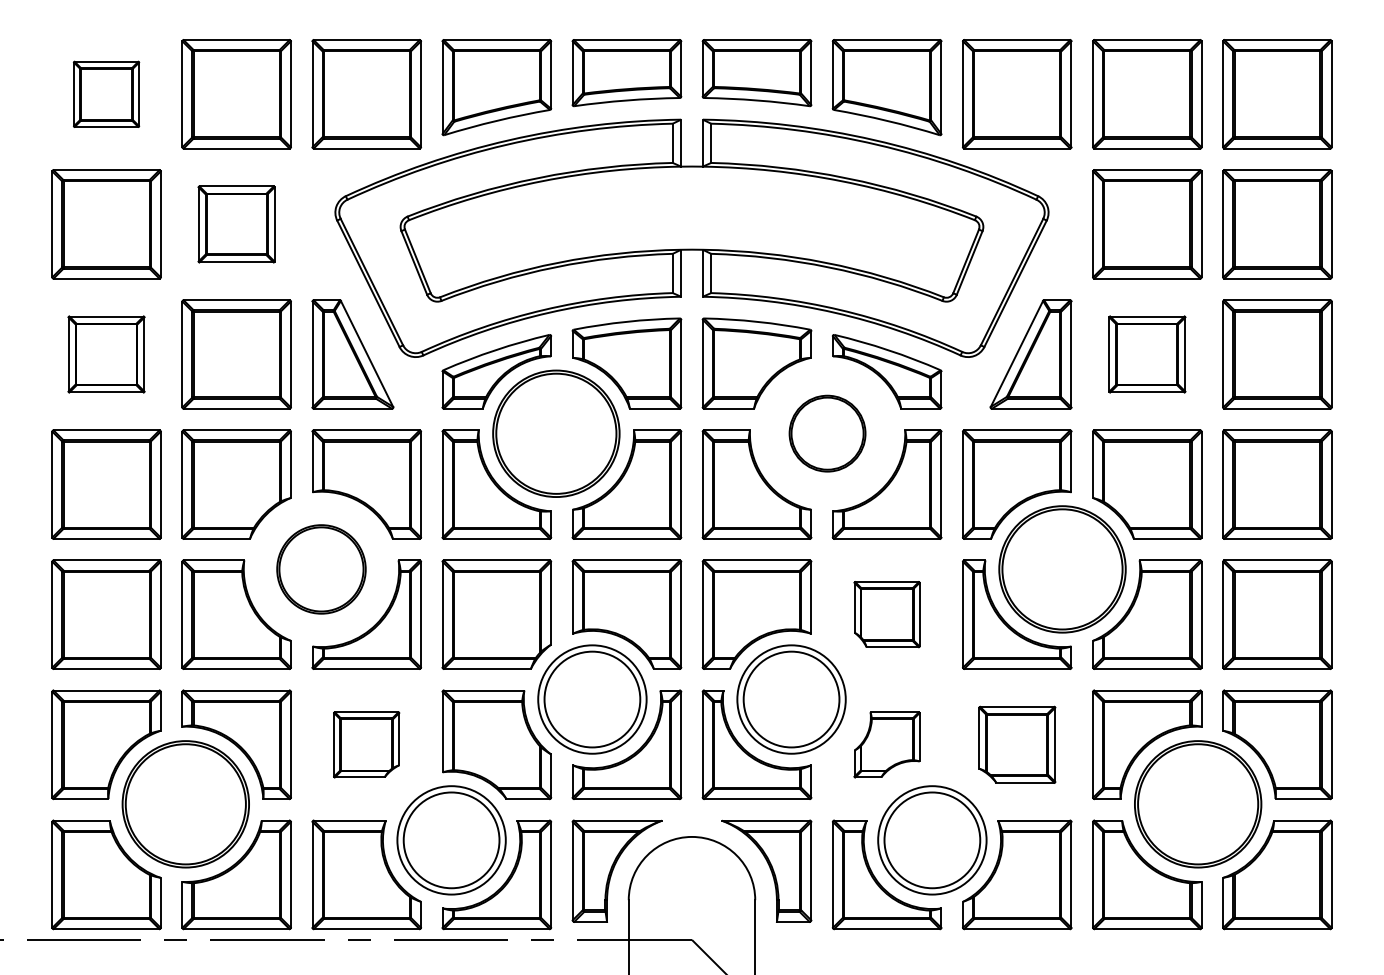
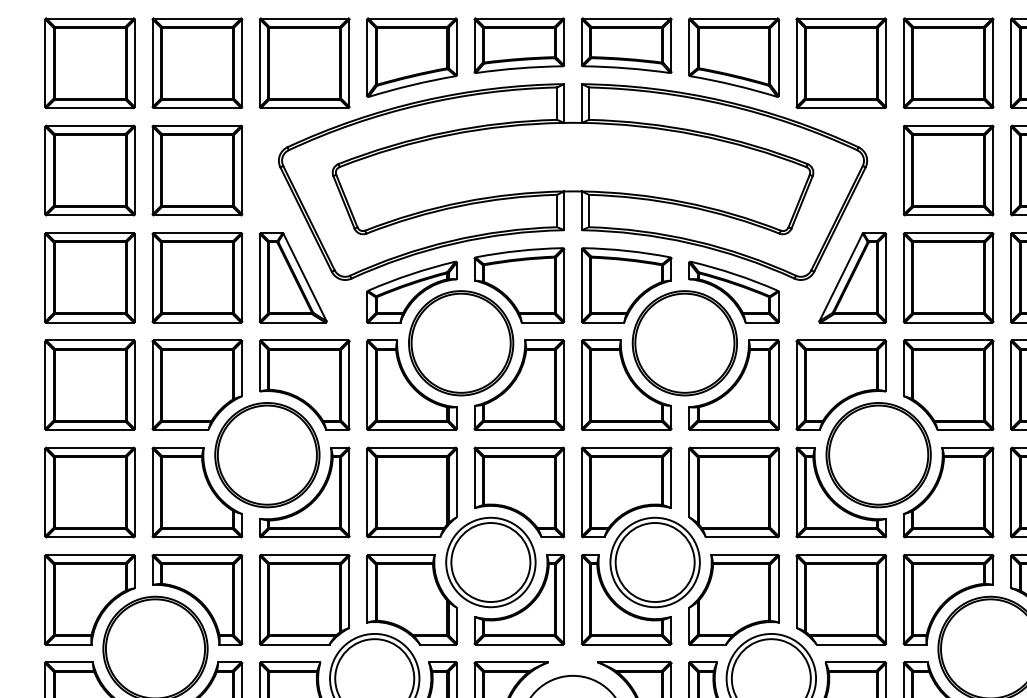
part: (106, 94) -> (90, 63), size x1.67
part: (236, 224) -> (197, 170), size x1.43
part: (106, 354) -> (90, 277), size x1.43
part: (1147, 354) -> (948, 277), size x1.43
part: (827, 433) -> (684, 343), size x1.67
part: (321, 569) -> (267, 455), size x1.43
part: (886, 614) -> (733, 492), size x1.67
part: (366, 744) -> (304, 599), size x1.67
part: (886, 744) -> (733, 599), size x1.67
part: (1017, 744) -> (841, 599), size x1.43

